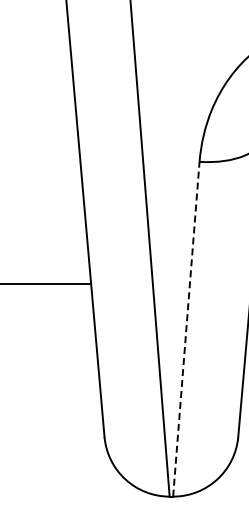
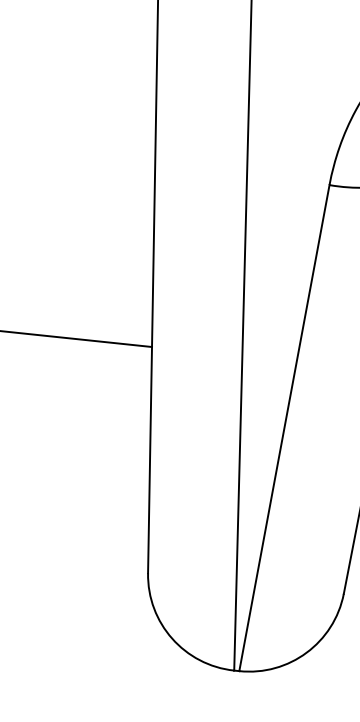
line: (186, 329) -> (284, 428), dashed -> solid

